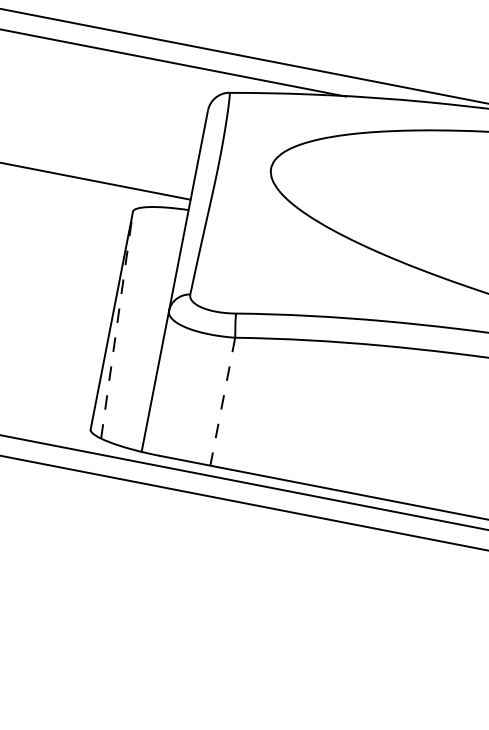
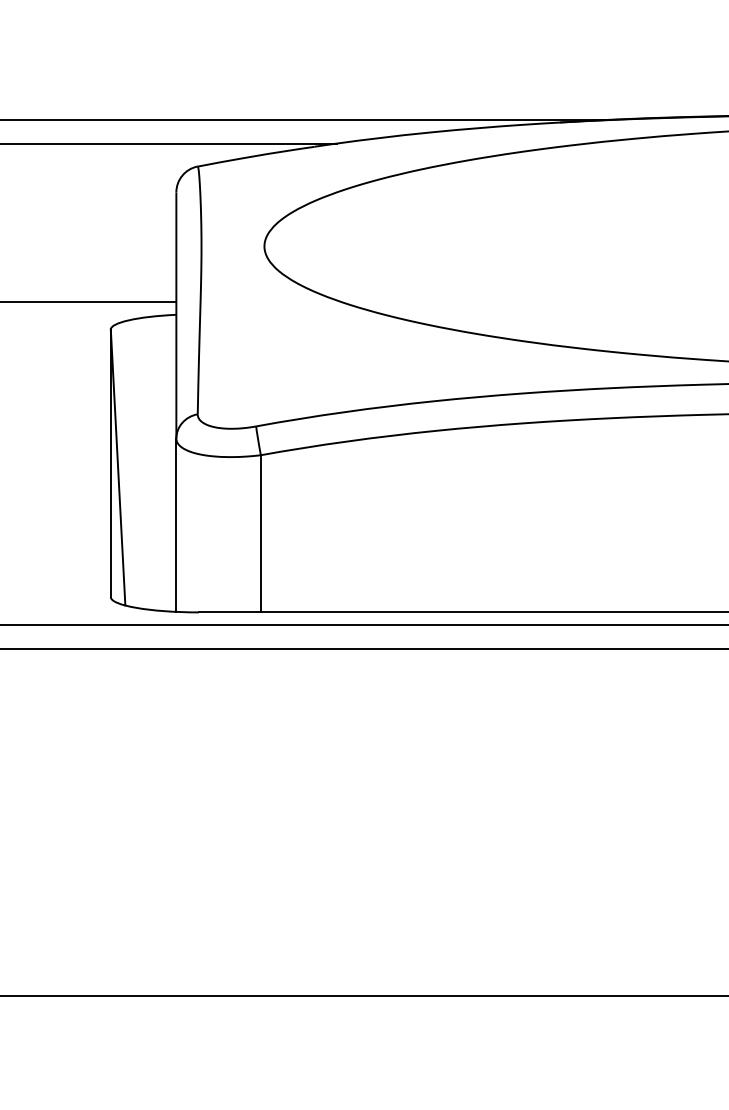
line: (117, 325) -> (118, 467), dashed -> solid
line: (222, 401) -> (260, 533), dashed -> solid

